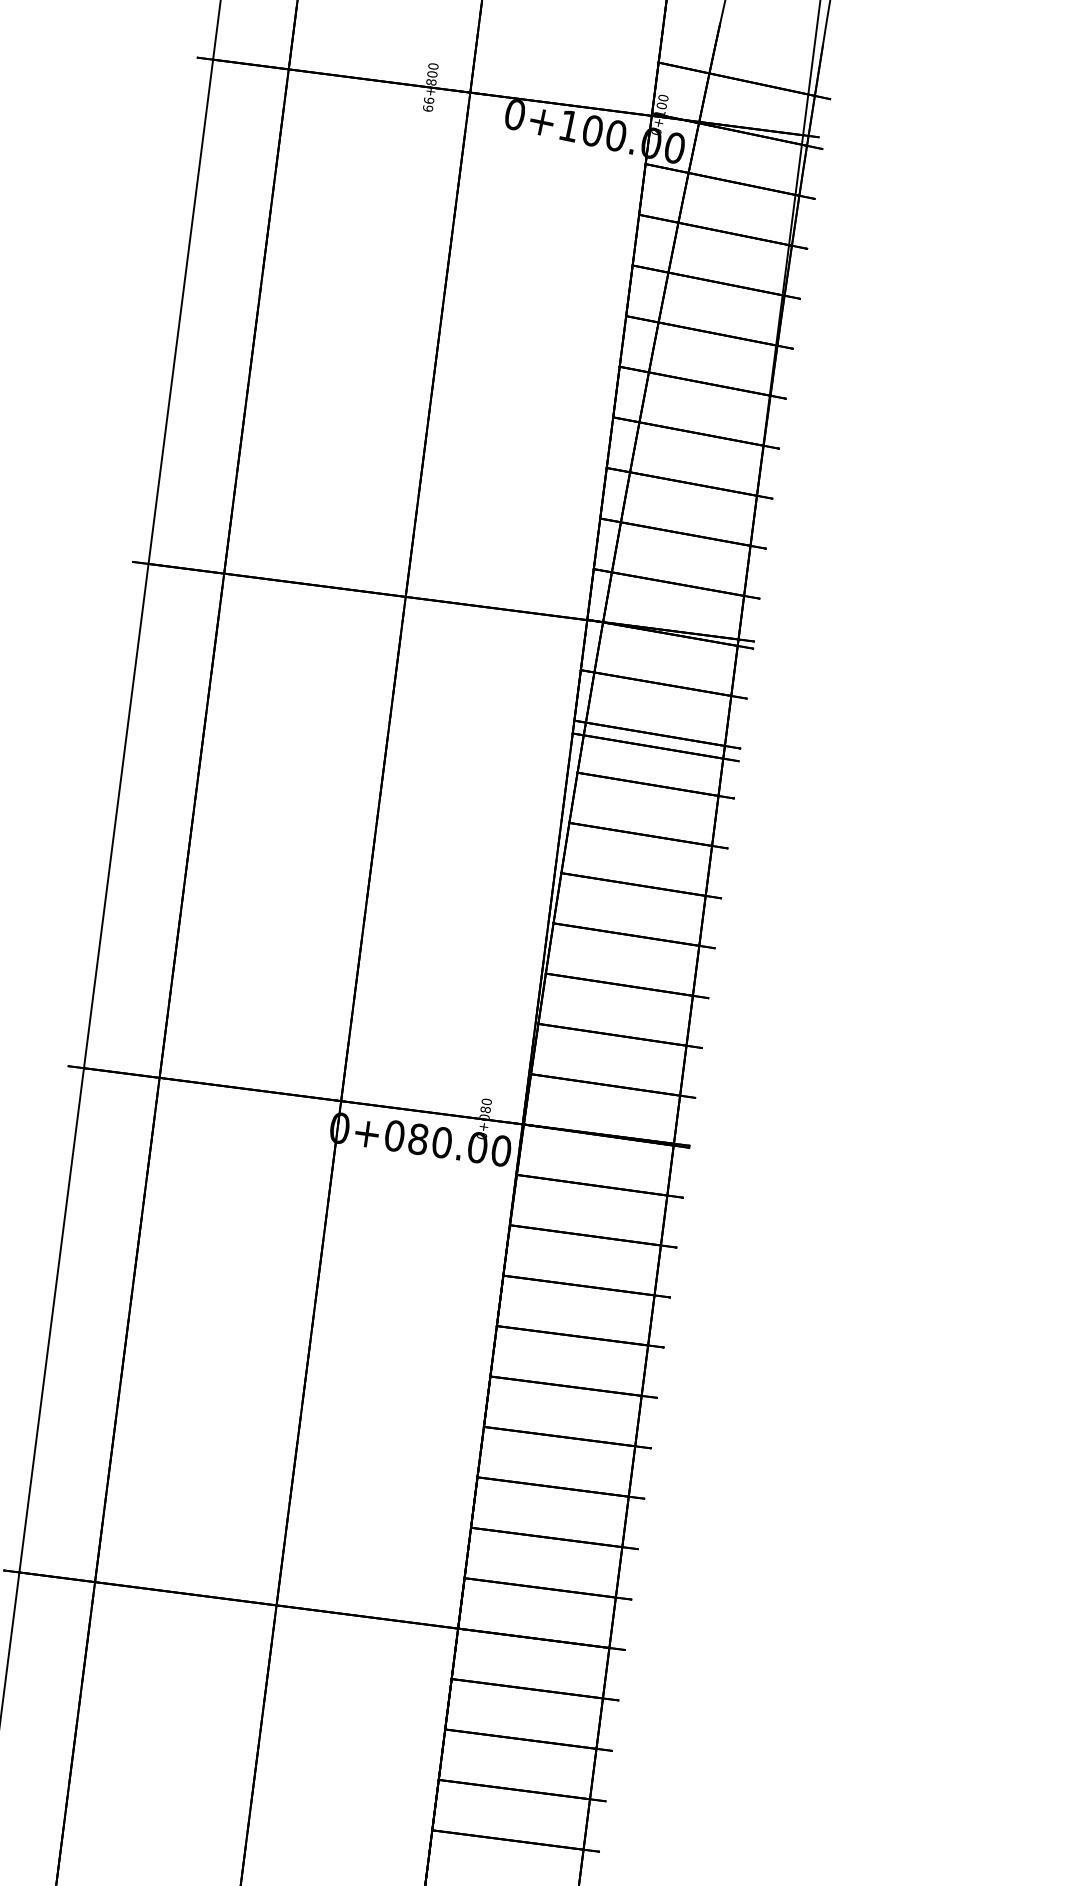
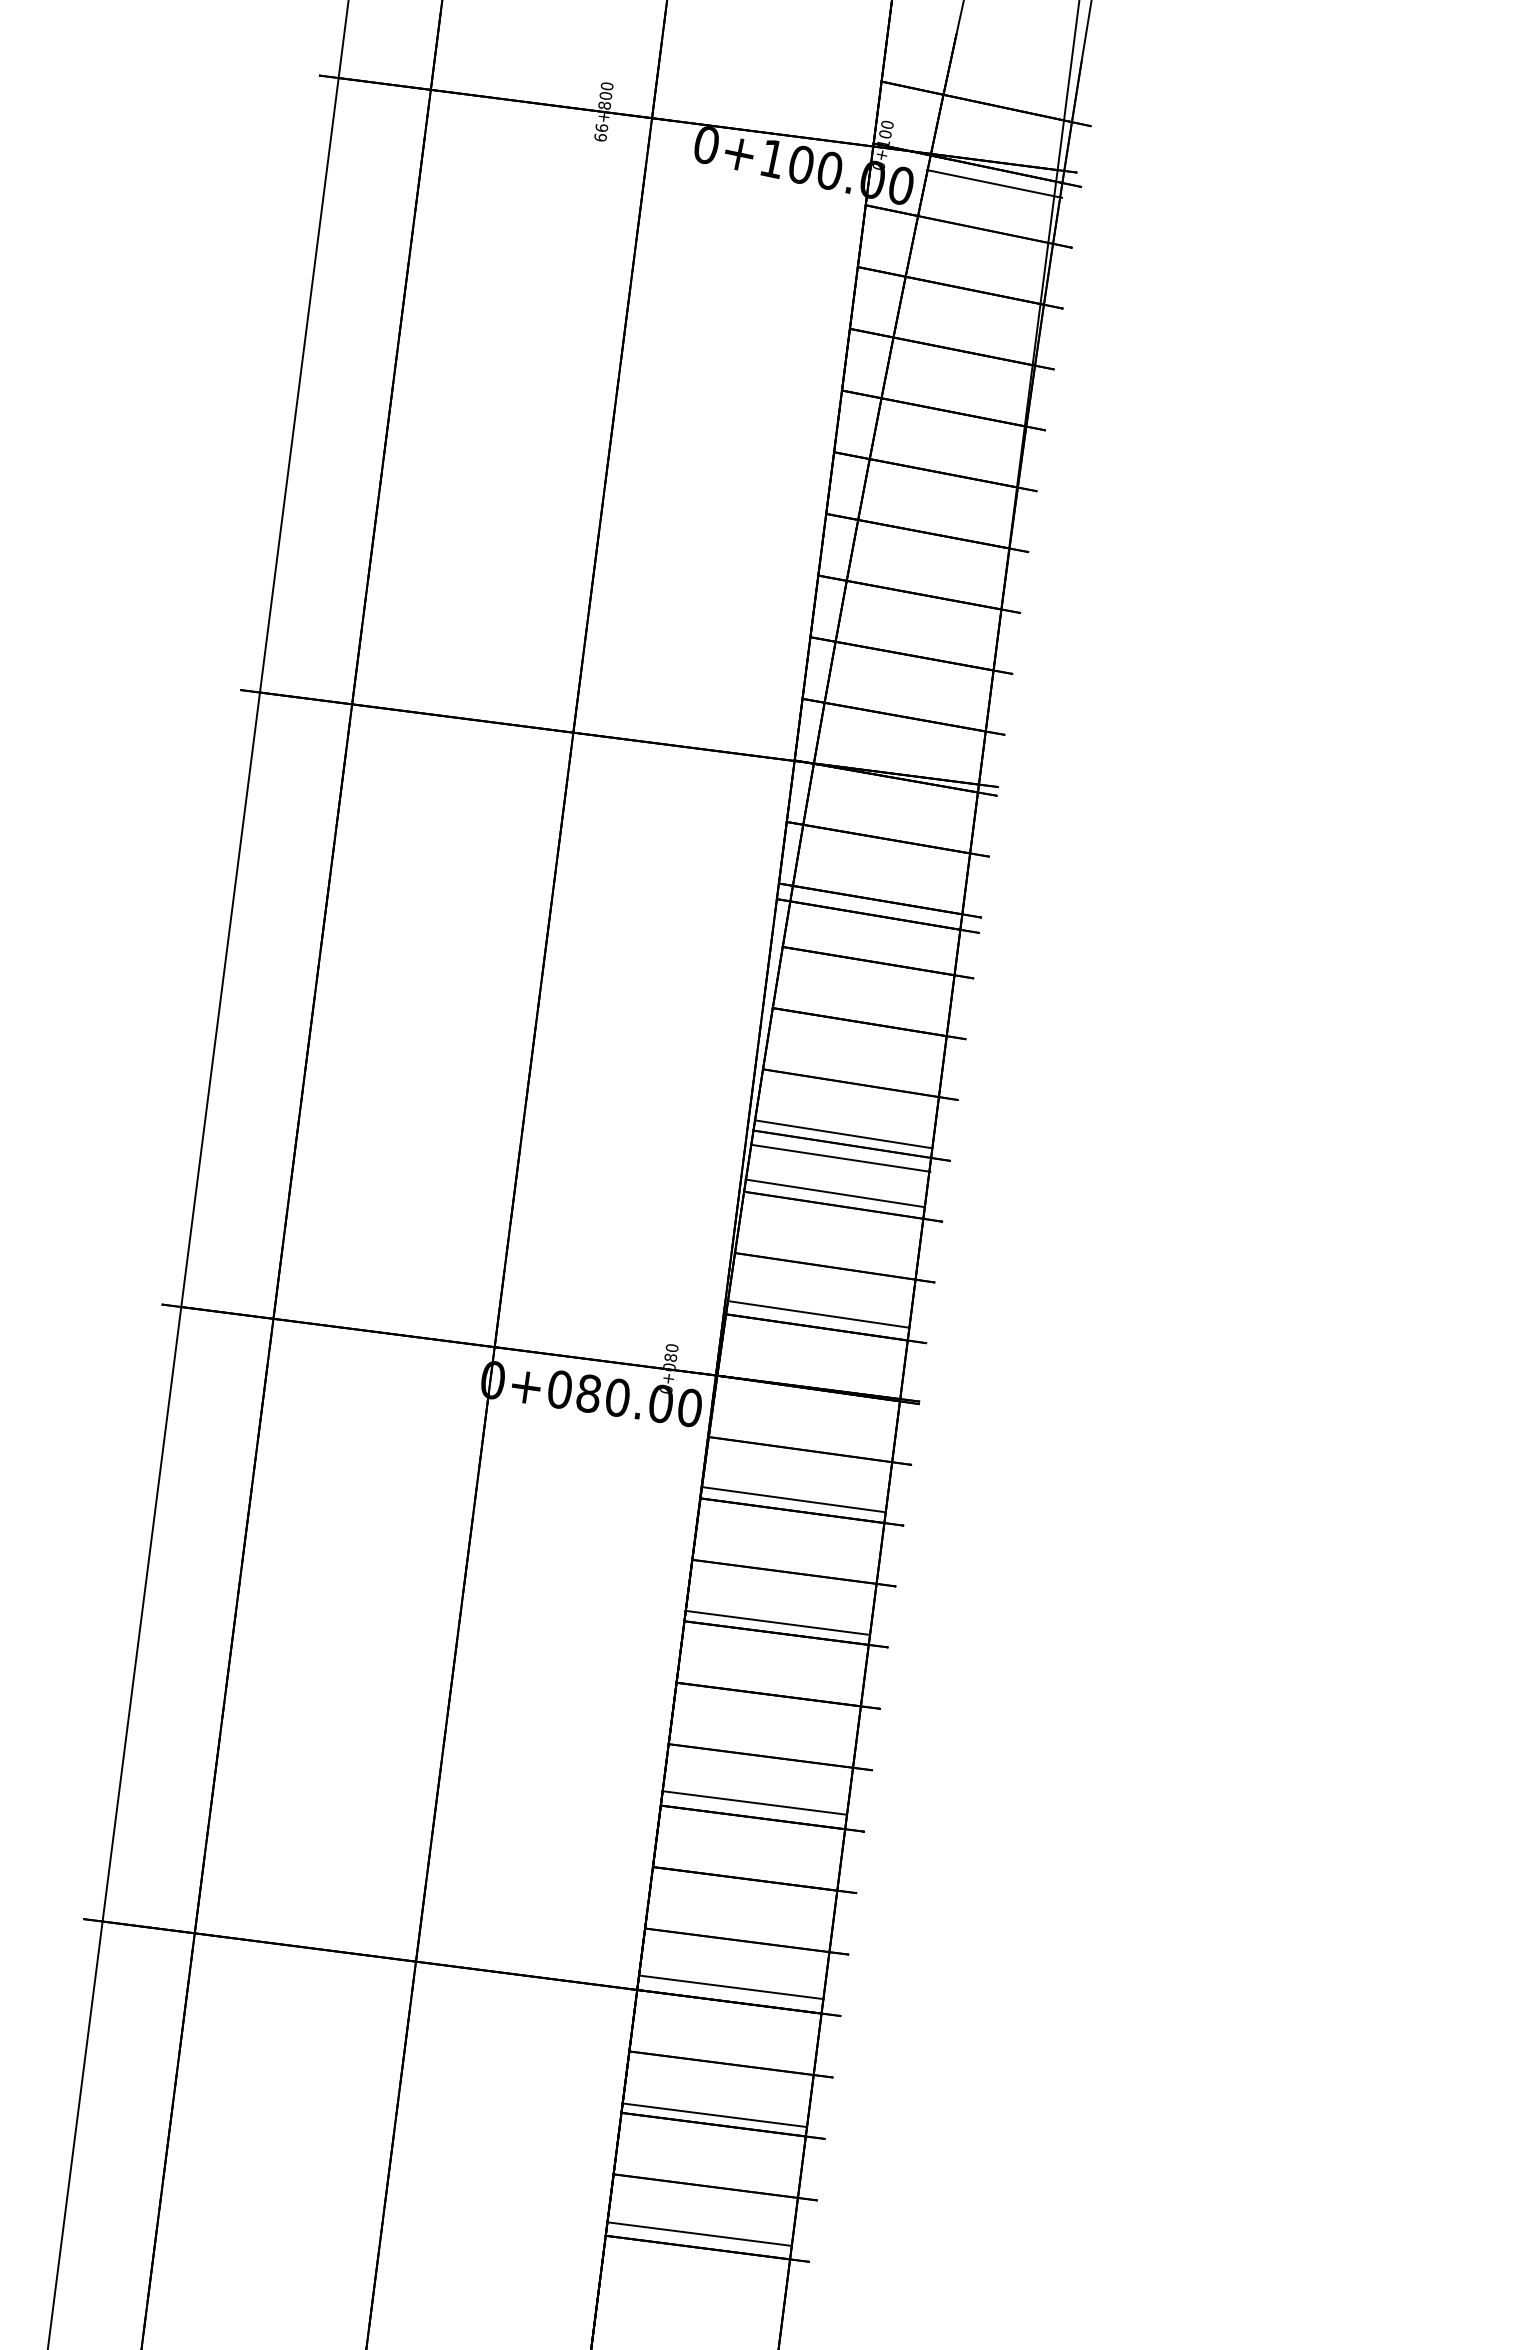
line: (743, 183) -> (994, 183), moved
line: (633, 884) -> (842, 1134), moved
line: (626, 934) -> (834, 1192), moved
line: (619, 984) -> (840, 1157), moved
line: (612, 1034) -> (818, 1314), moved
line: (592, 1185) -> (793, 1499), moved
line: (578, 1285) -> (777, 1622), moved
line: (559, 1436) -> (754, 1802), moved
line: (539, 1588) -> (730, 1987), moved
line: (527, 1688) -> (714, 2115), moved
line: (514, 1789) -> (699, 2233), moved

